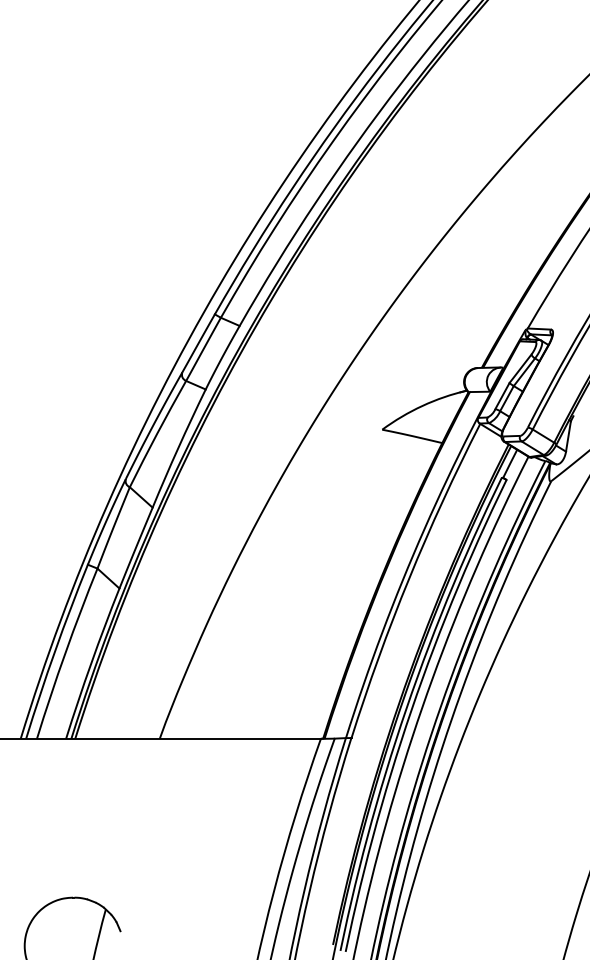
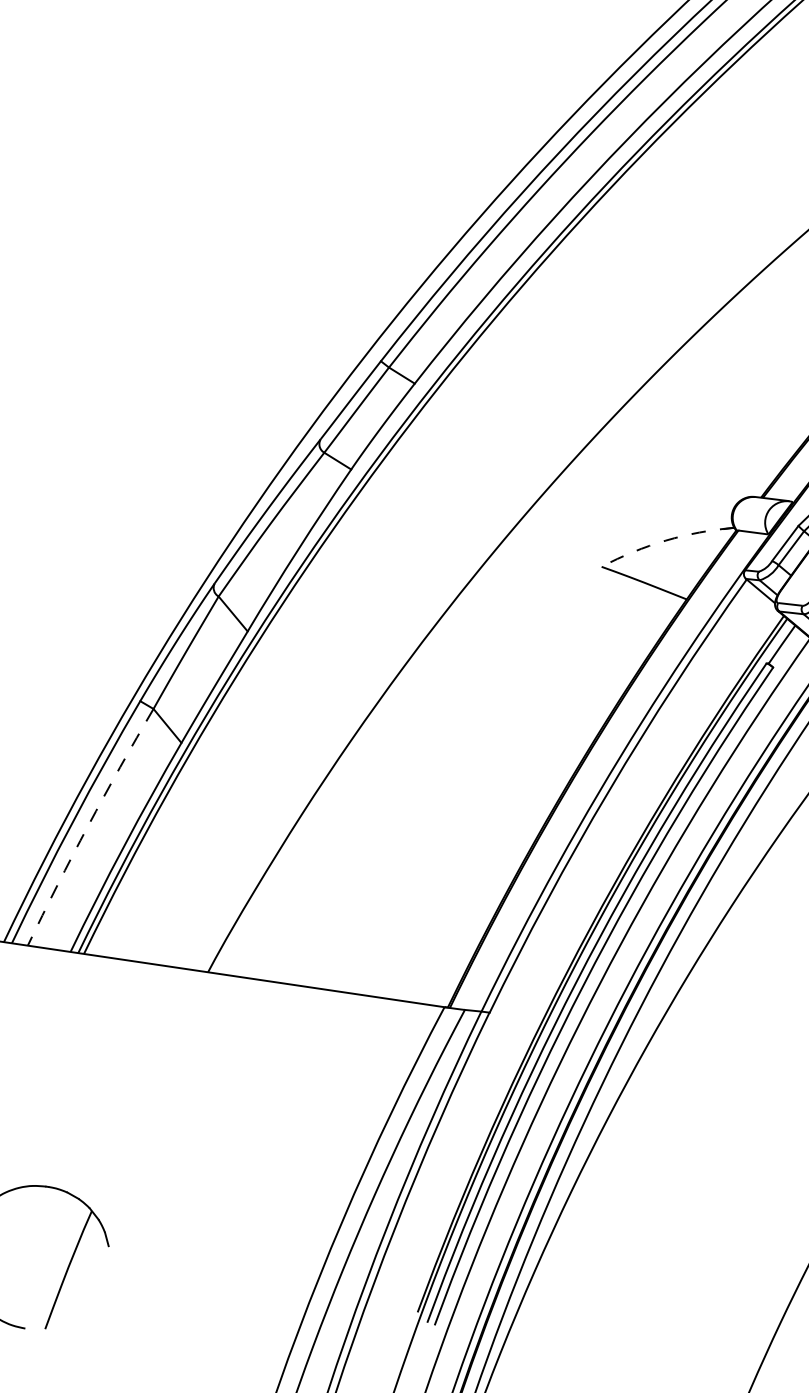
arc: (422, 405) -> (665, 539), solid -> dashed
arc: (65, 653) -> (88, 826), solid -> dashed

